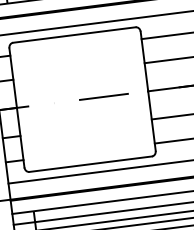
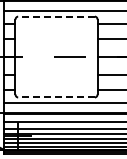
line: (74, 34) -> (56, 16), solid -> dashed
line: (90, 164) -> (56, 97), solid -> dashed

